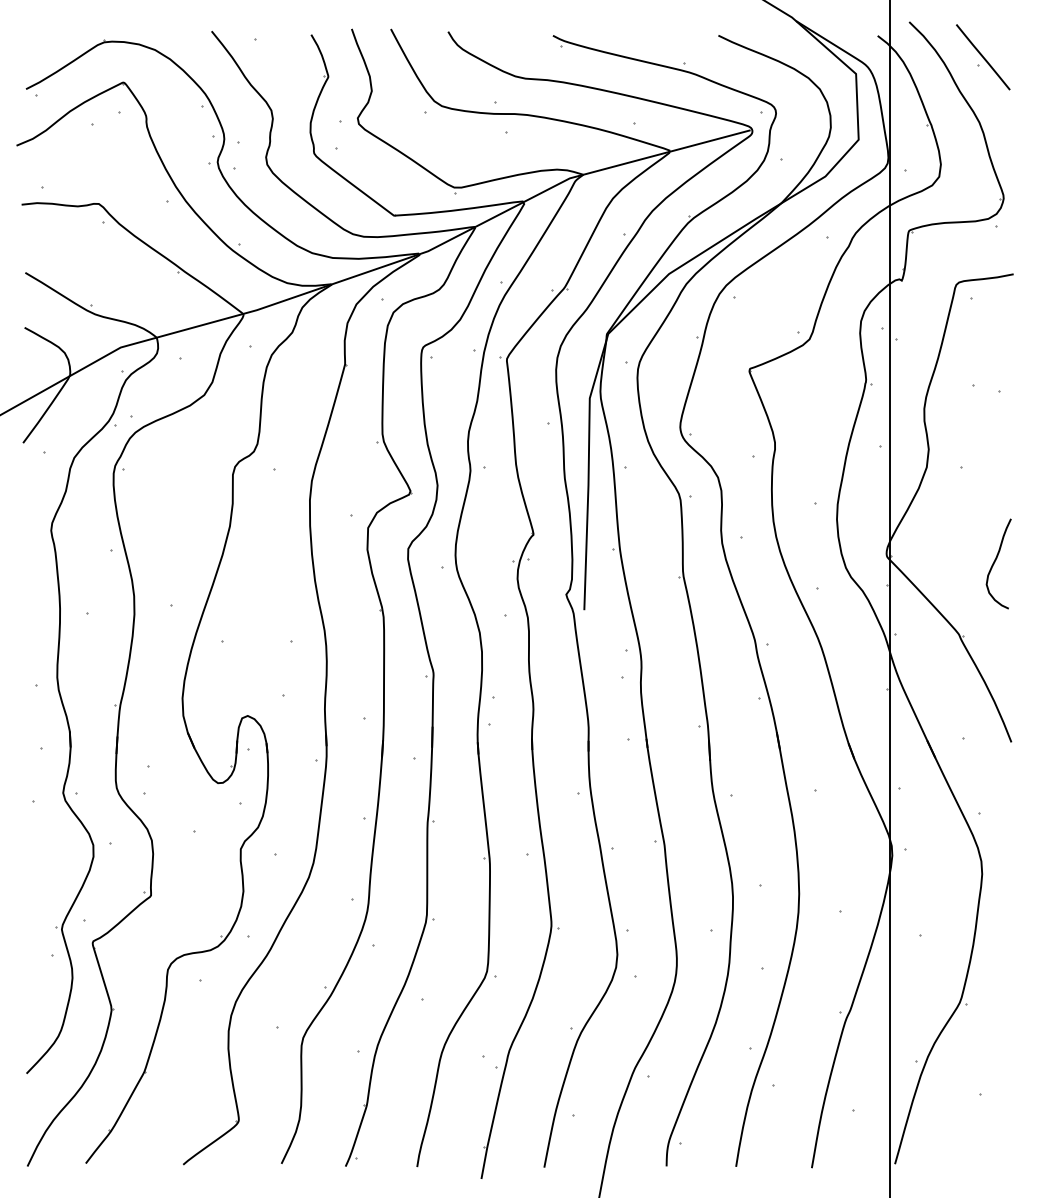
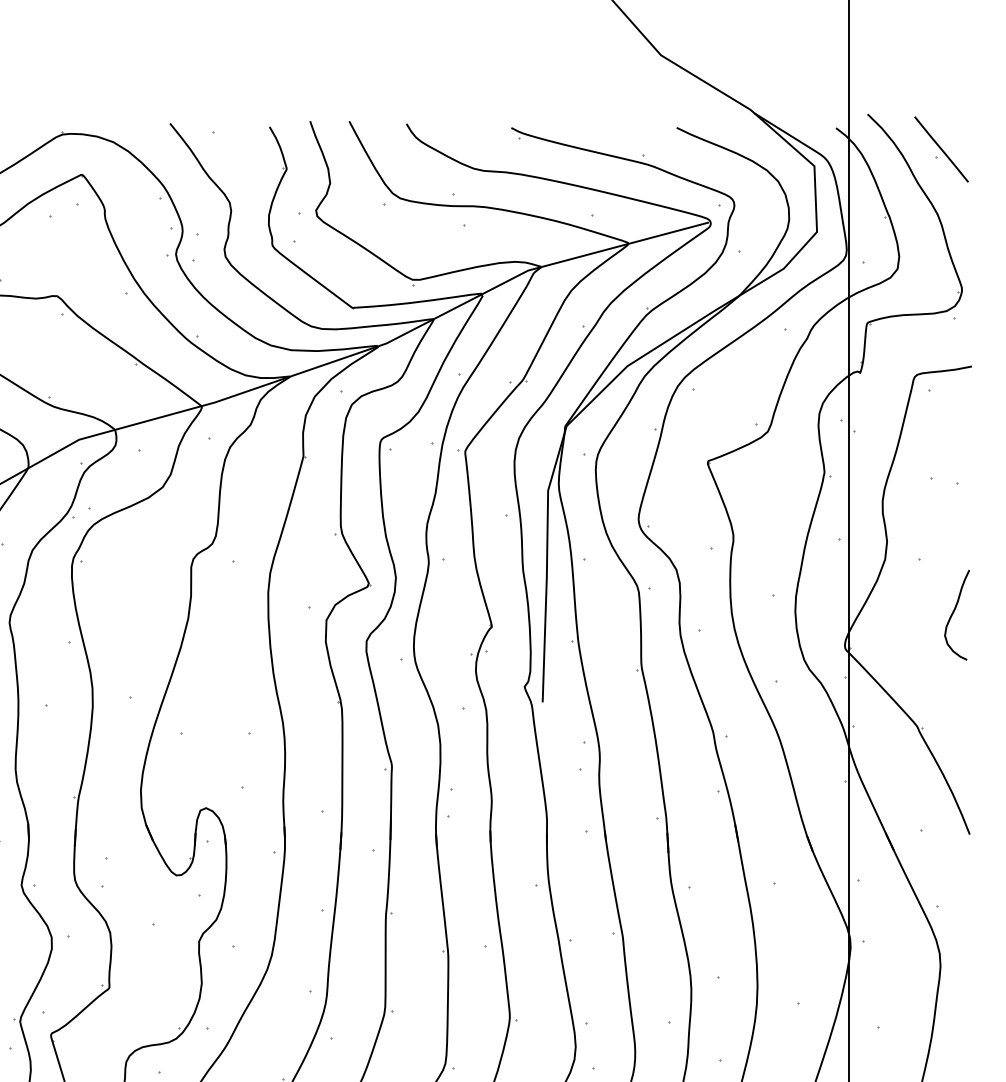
curve: (995, 562) -> (953, 613), moved

